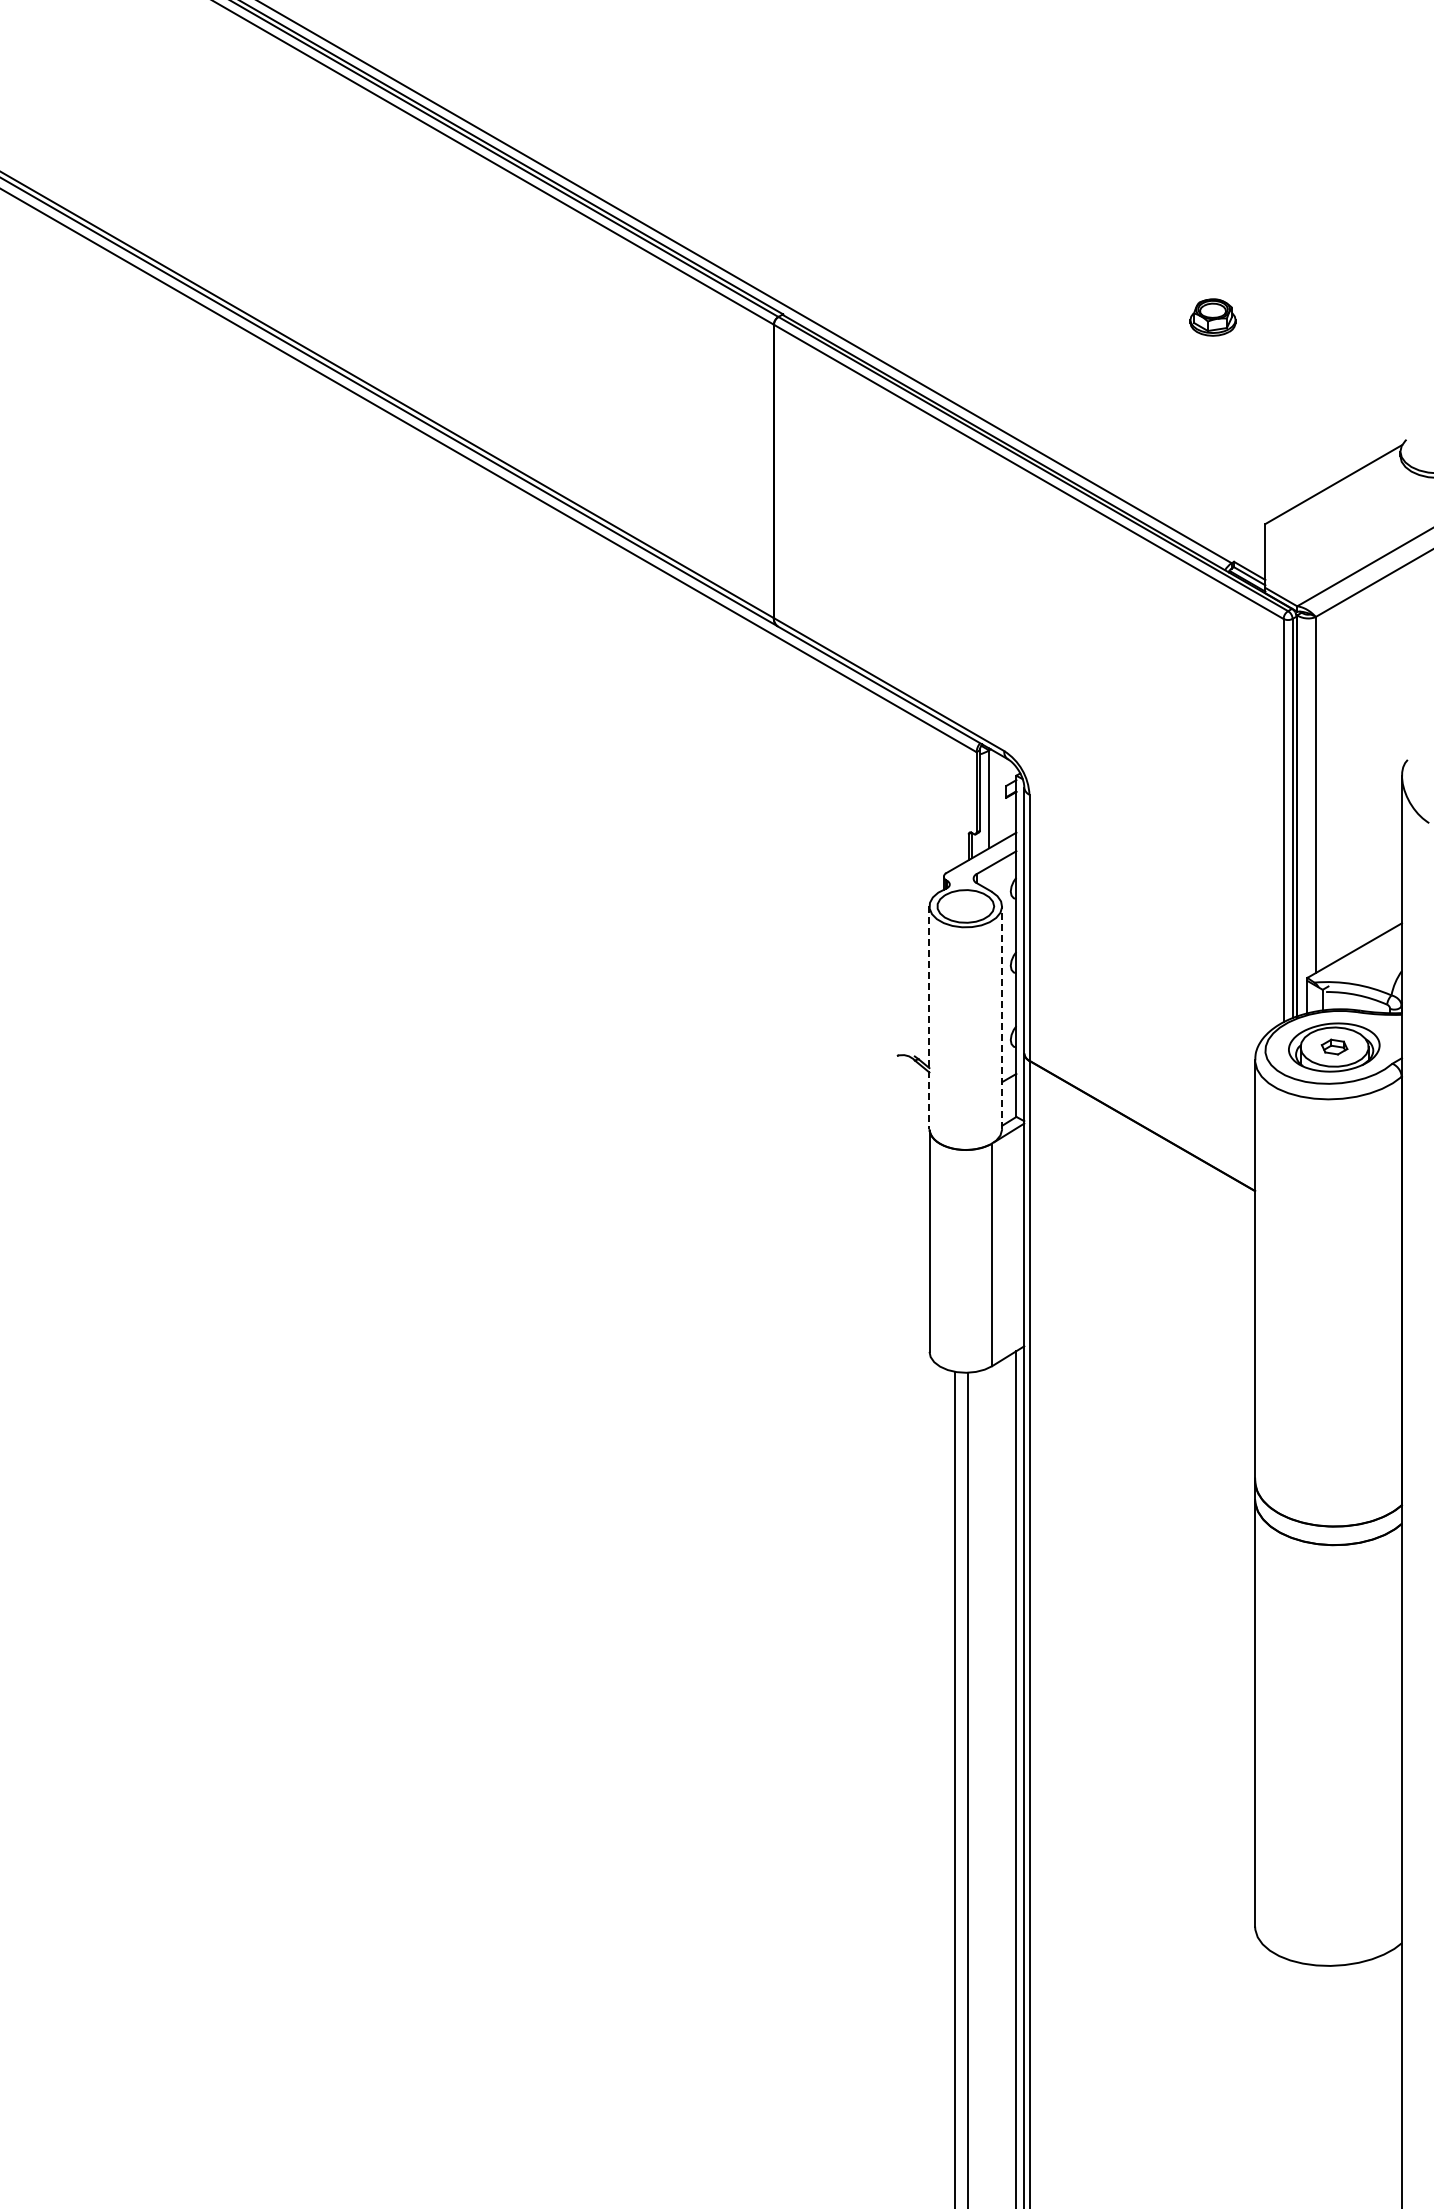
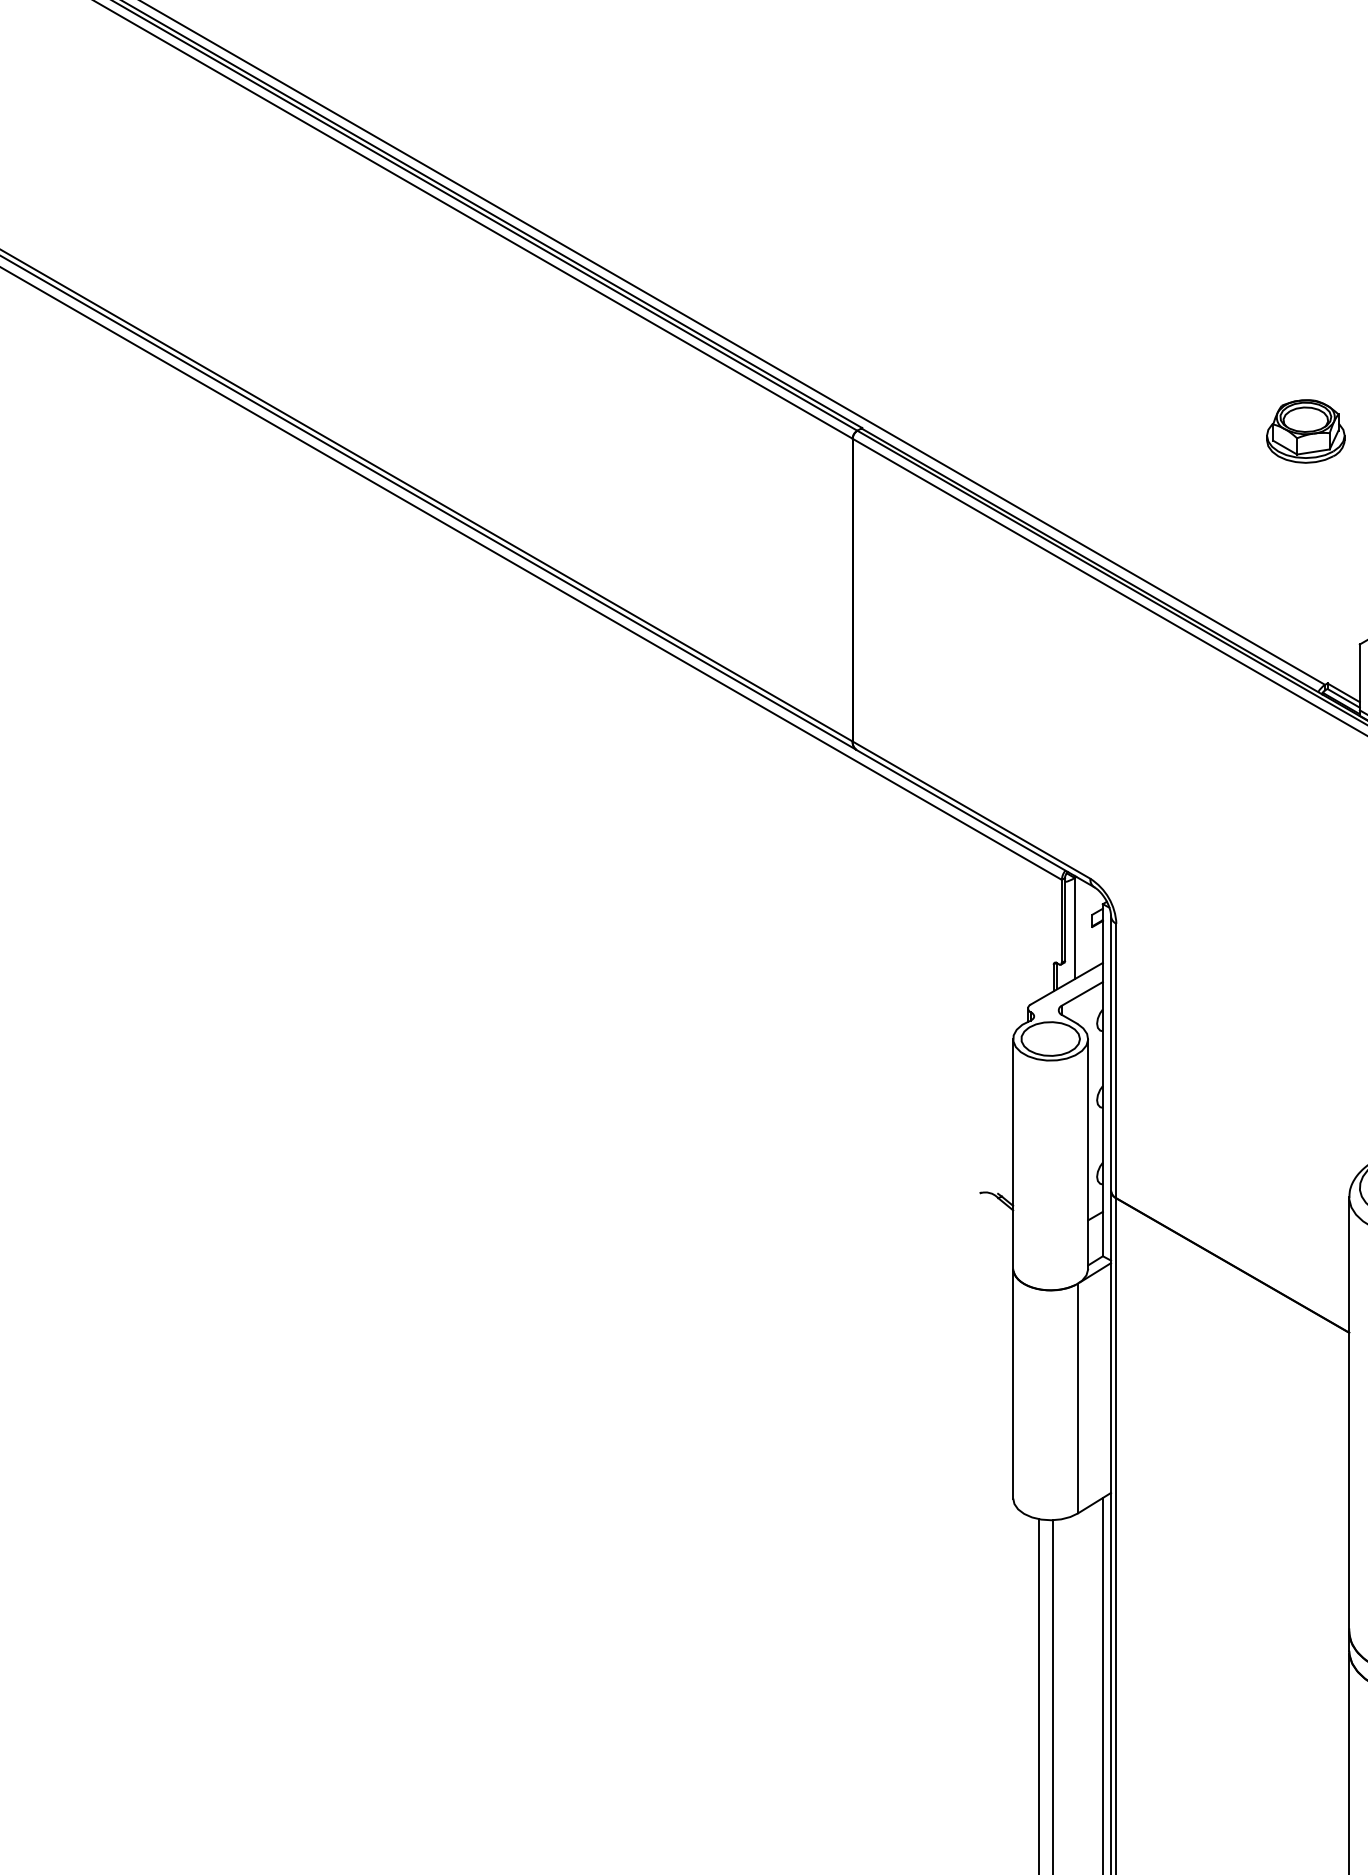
part: (1212, 317) -> (1305, 431), size x1.67
line: (1002, 1017) -> (1088, 1153), dashed -> solid
line: (929, 1018) -> (1013, 1154), dashed -> solid

